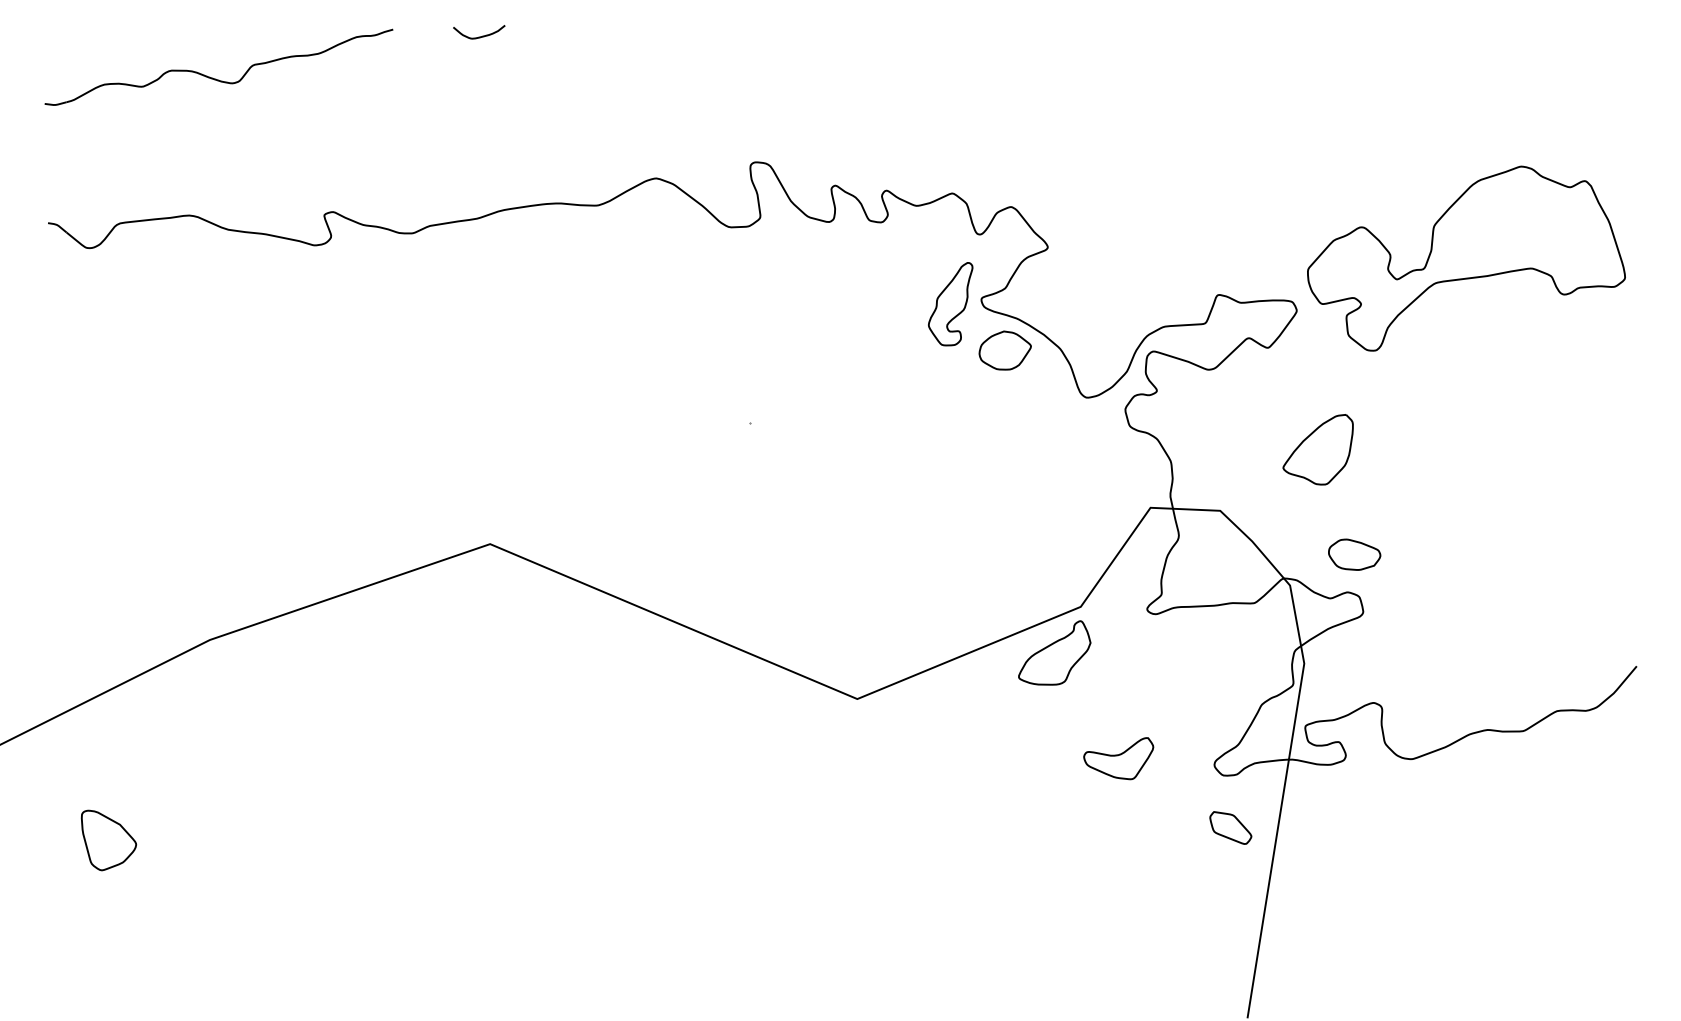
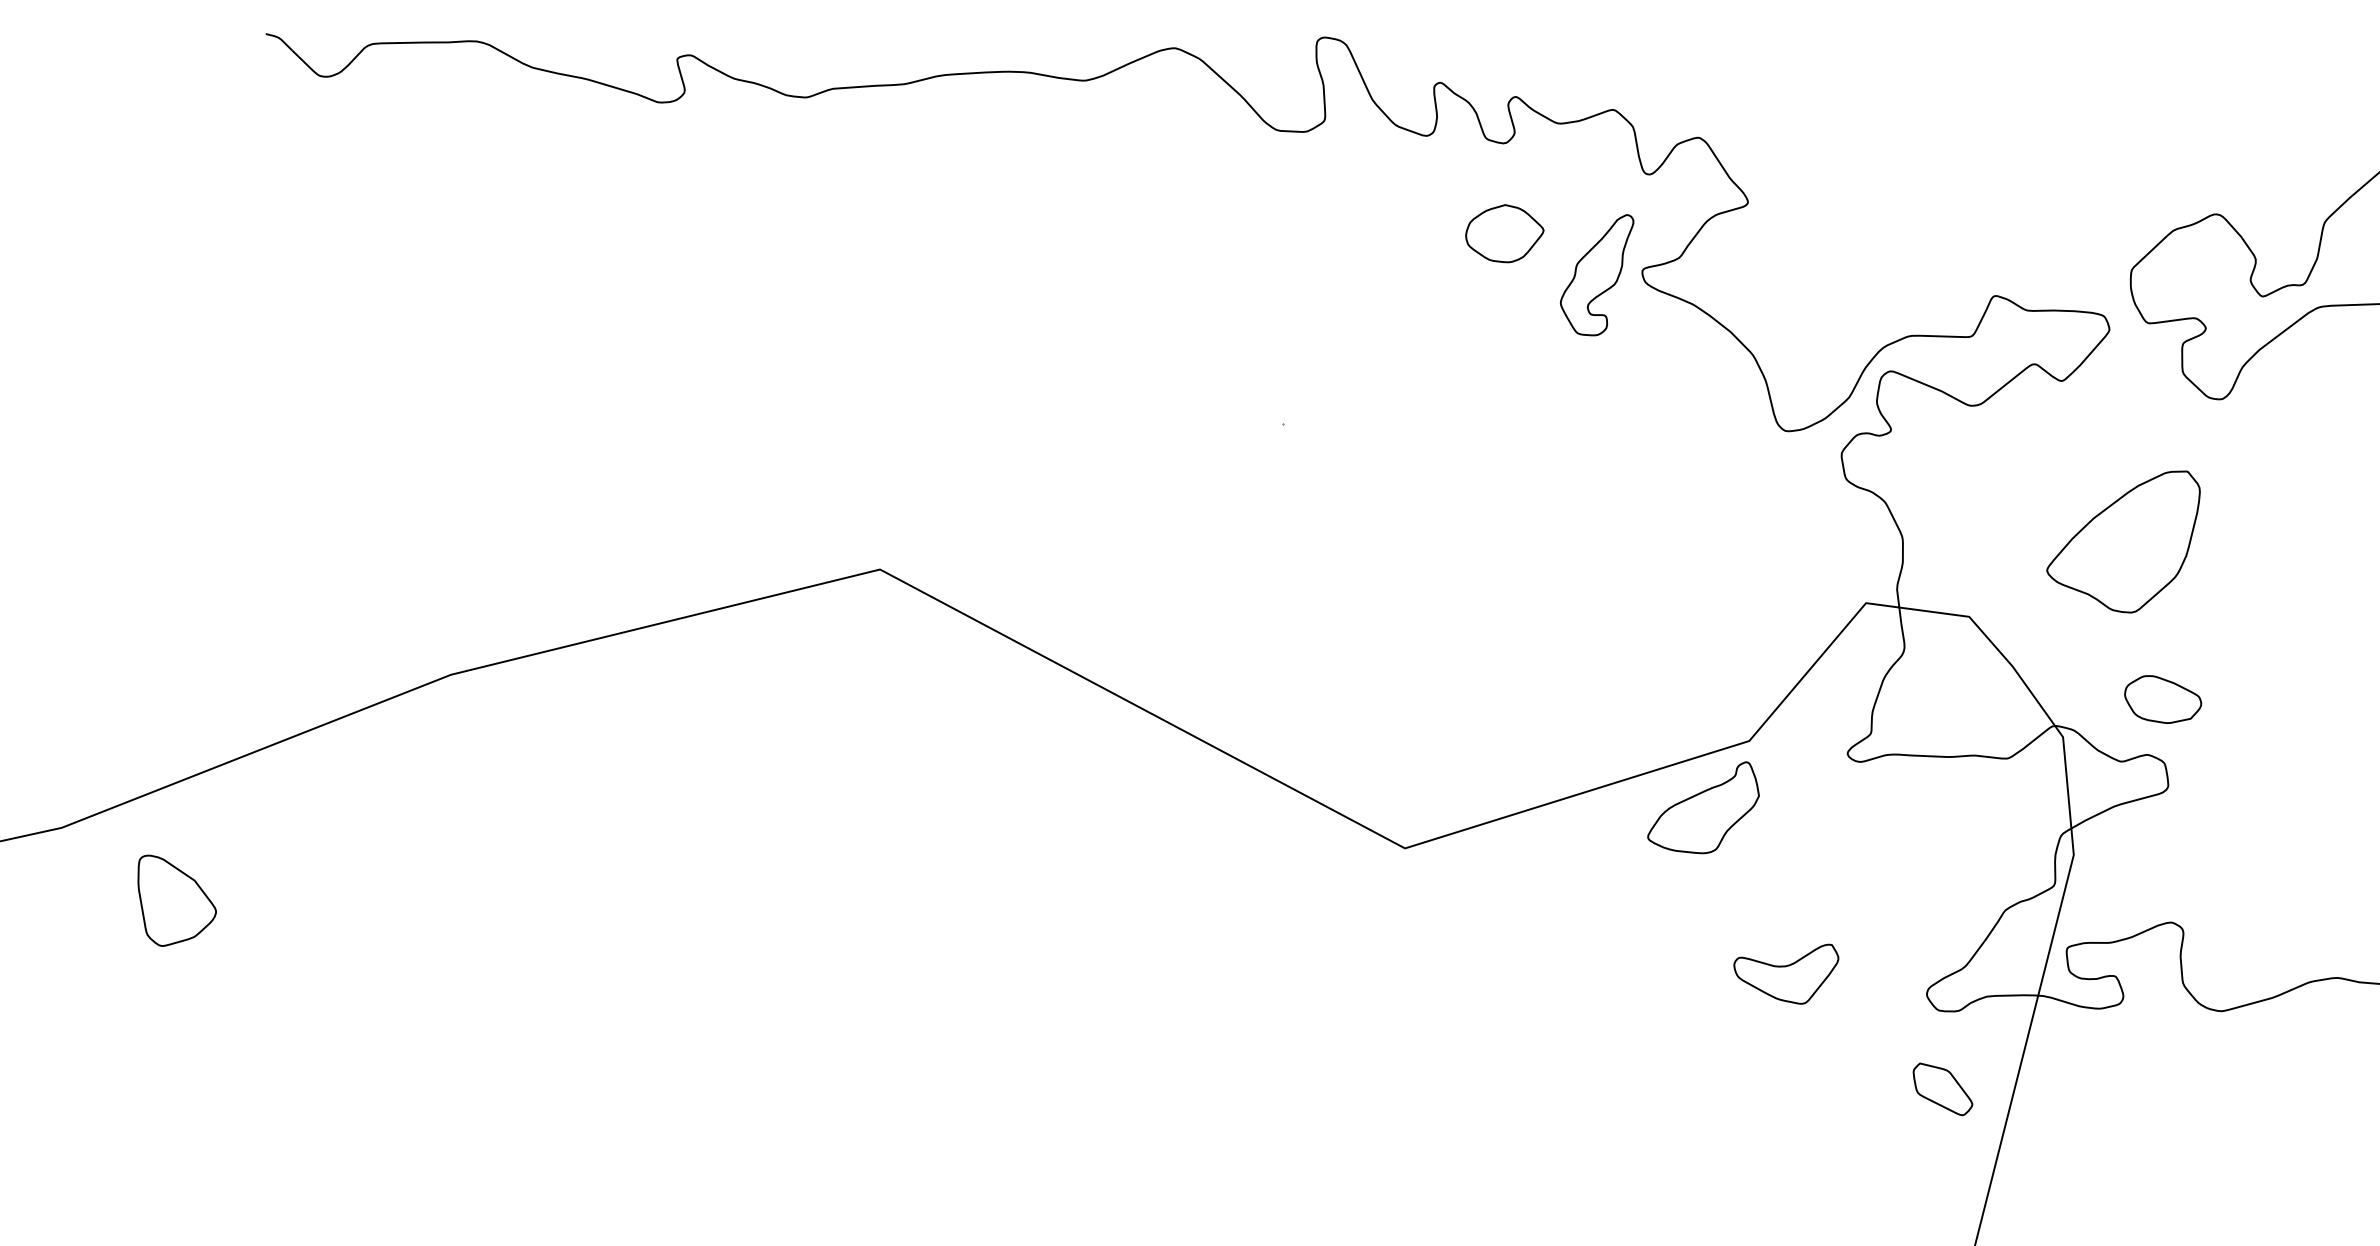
part: (1004, 350) -> (1503, 233), moved
part: (1317, 449) -> (2121, 538), size x1.4
part: (108, 840) -> (175, 902), moved

